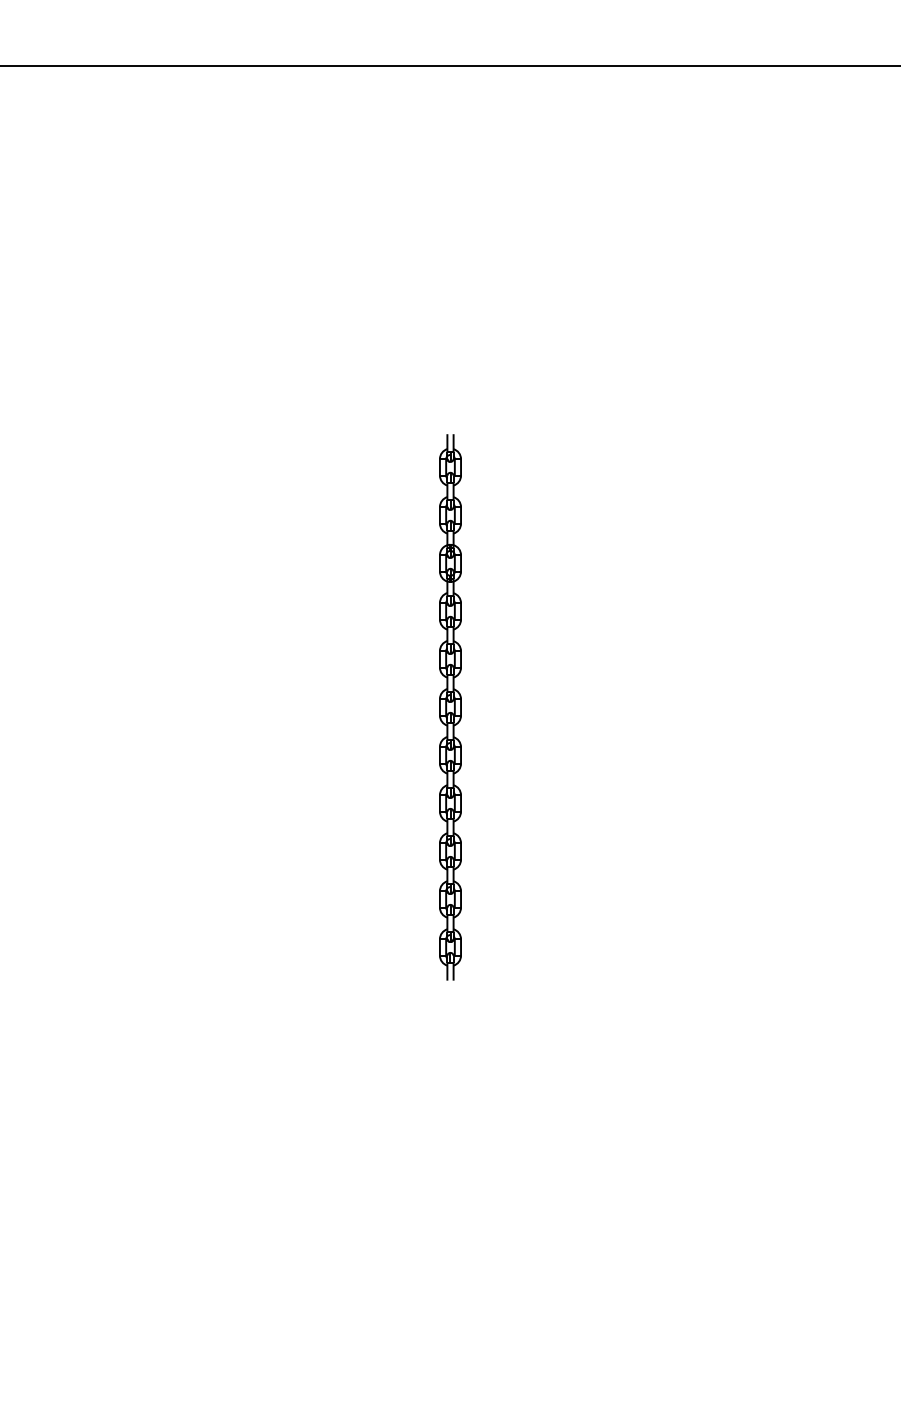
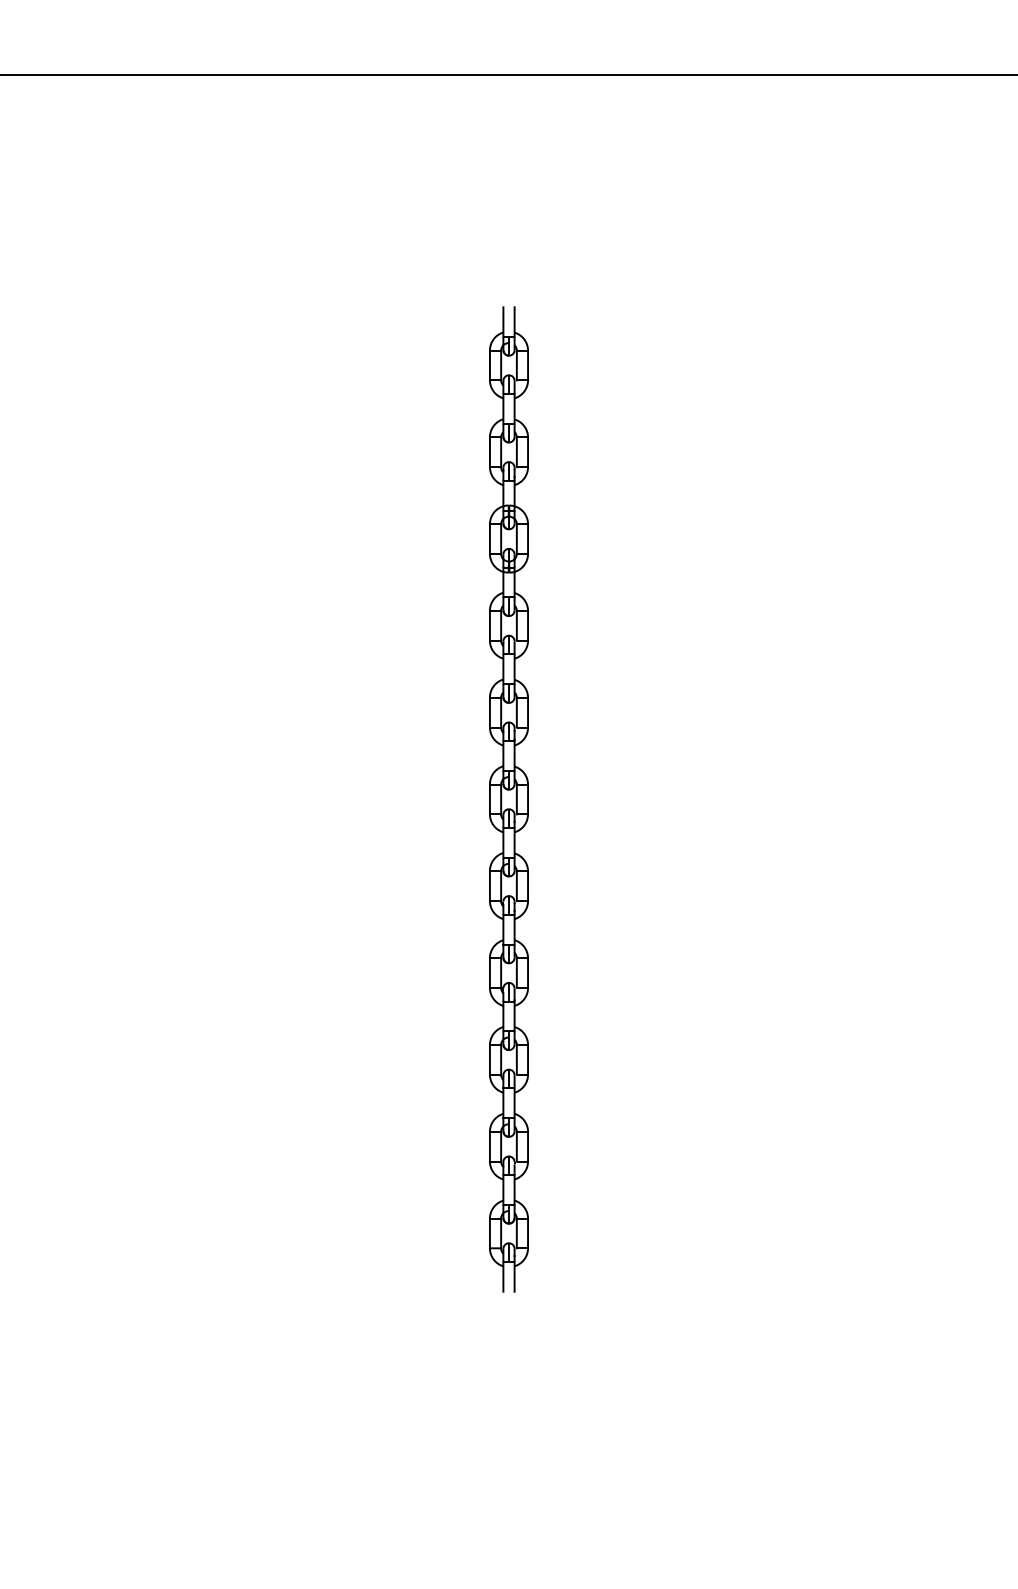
part: (450, 707) -> (508, 799), size x1.6

